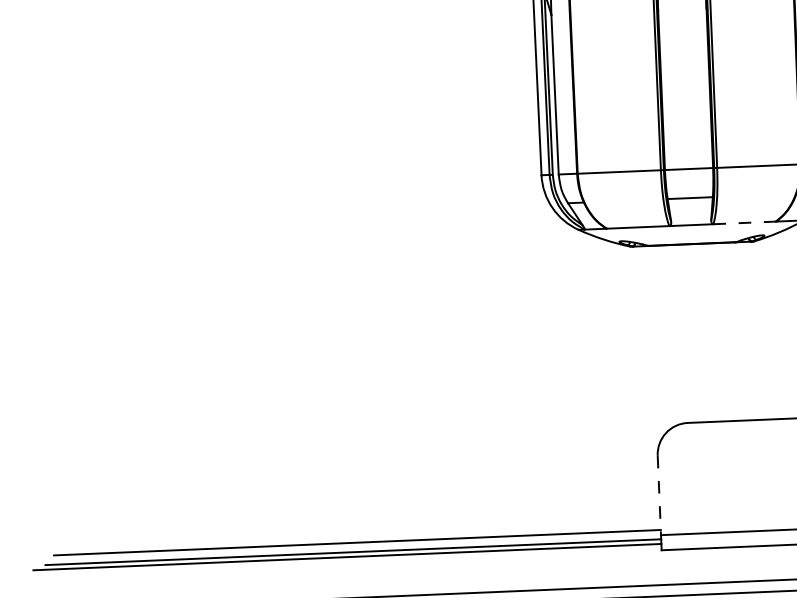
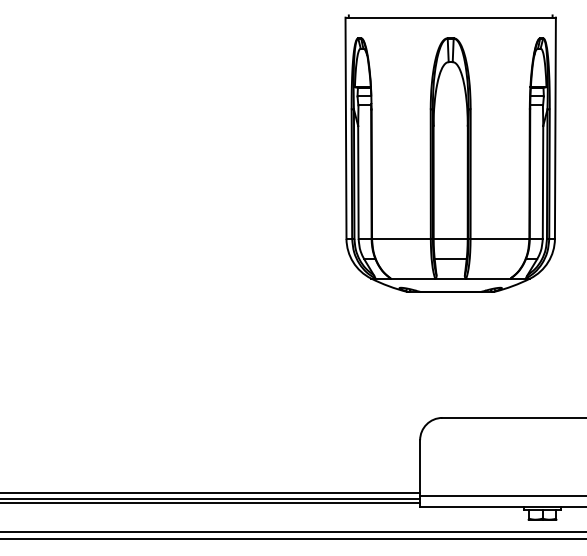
line: (744, 222) -> (488, 278), dashed -> solid
line: (659, 495) -> (420, 468), dashed -> solid

